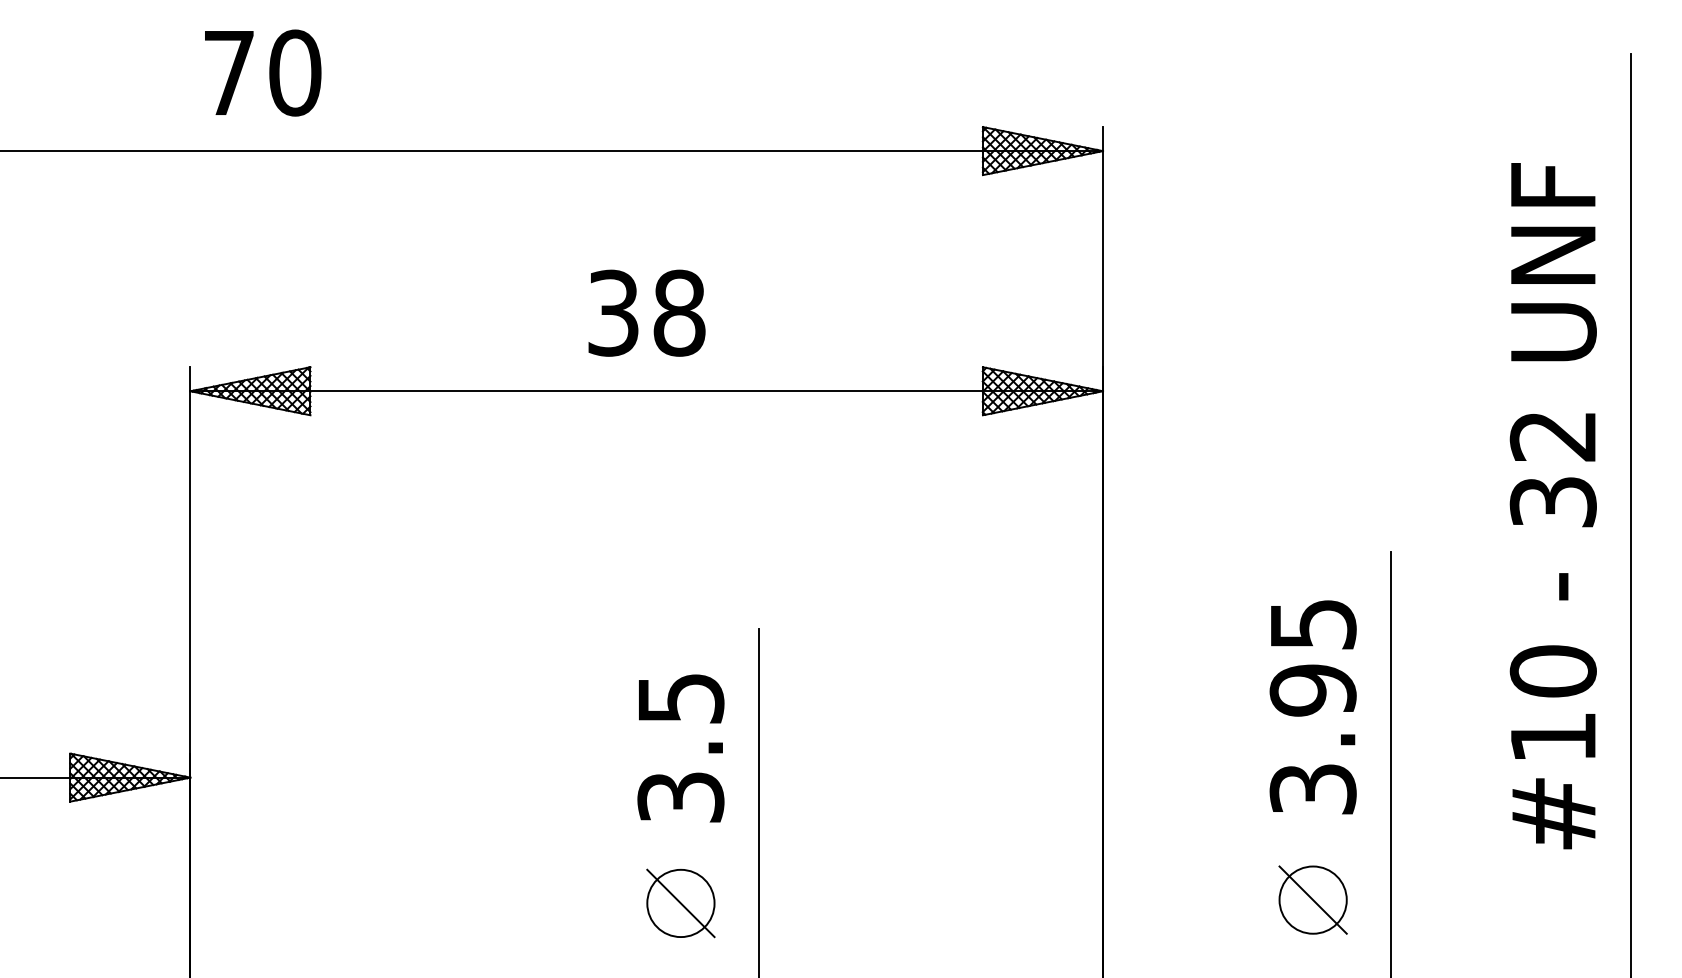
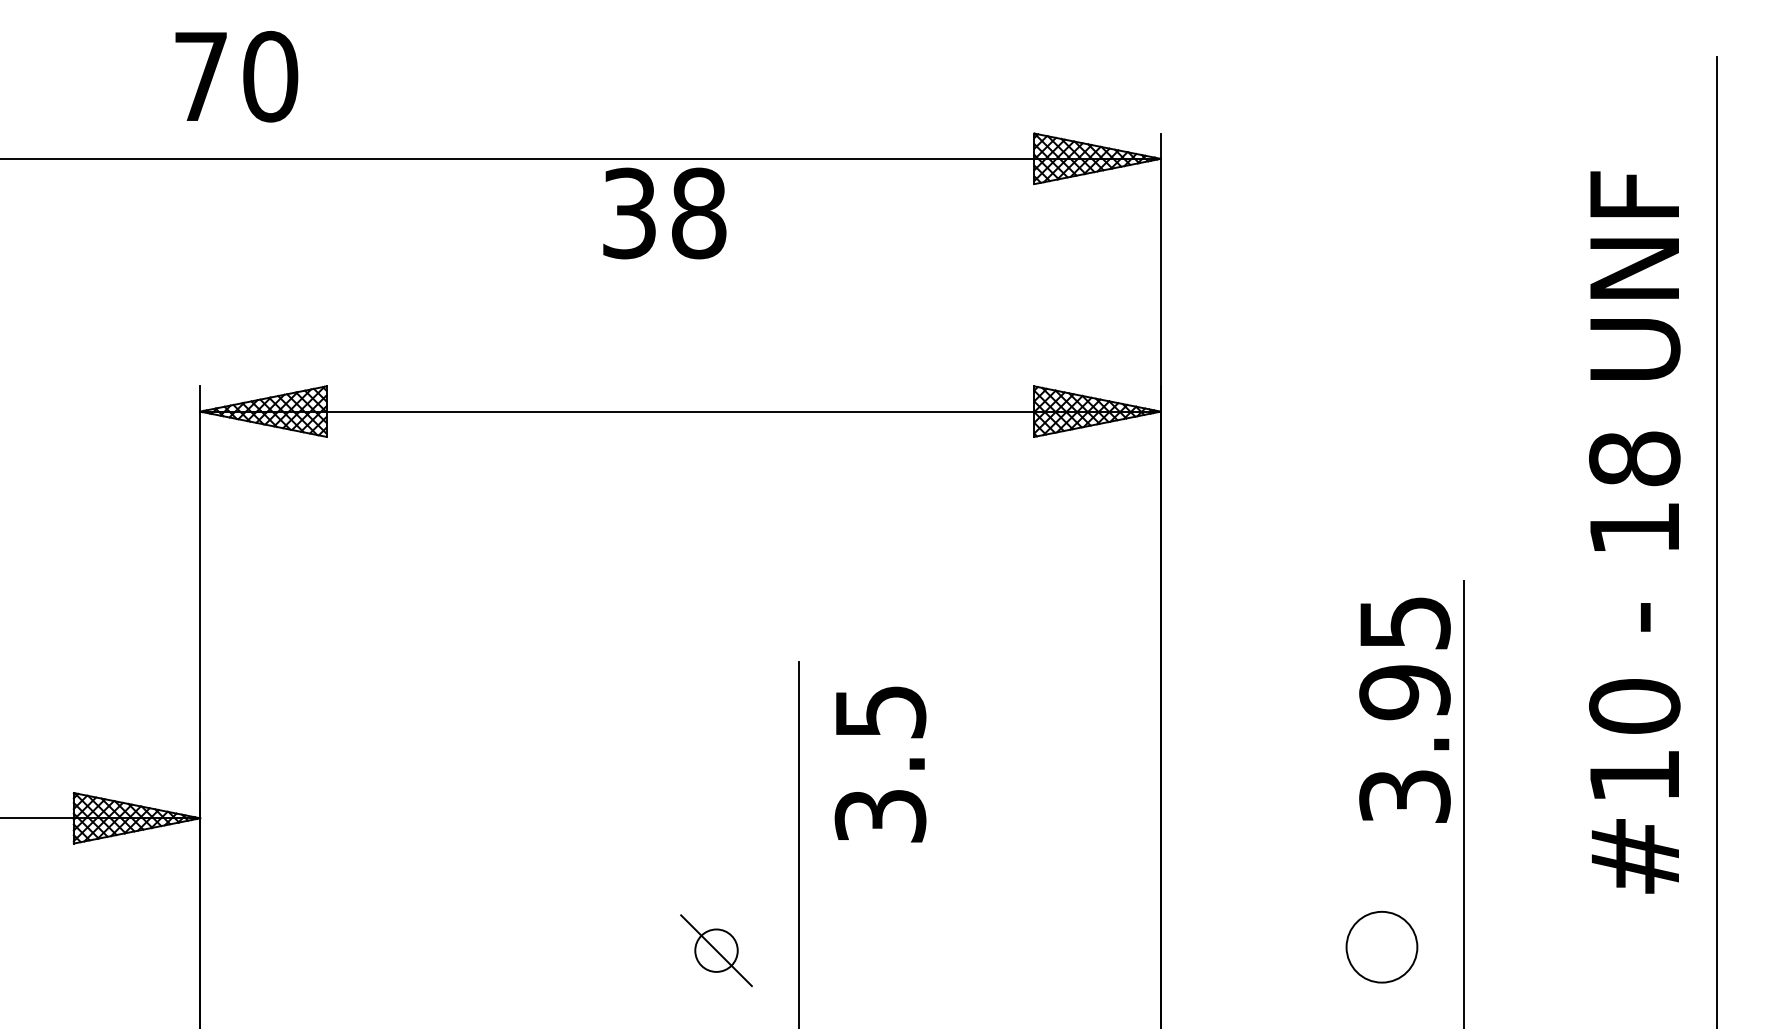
text: (262, 72) -> (236, 76), moved
text: (646, 313) -> (664, 213), moved
text: (1553, 468) -> (1634, 492), 32 -> 18
text: (1312, 706) -> (1404, 709), moved
text: (680, 748) -> (880, 764), moved
line: (1312, 899) -> (1381, 946), removed
circle: (680, 903) -> (716, 950), size x0.6

